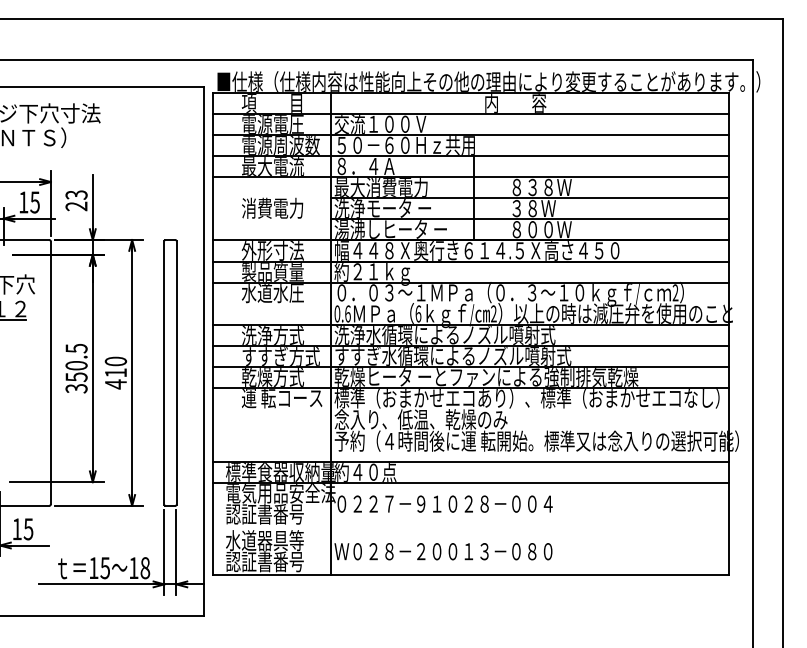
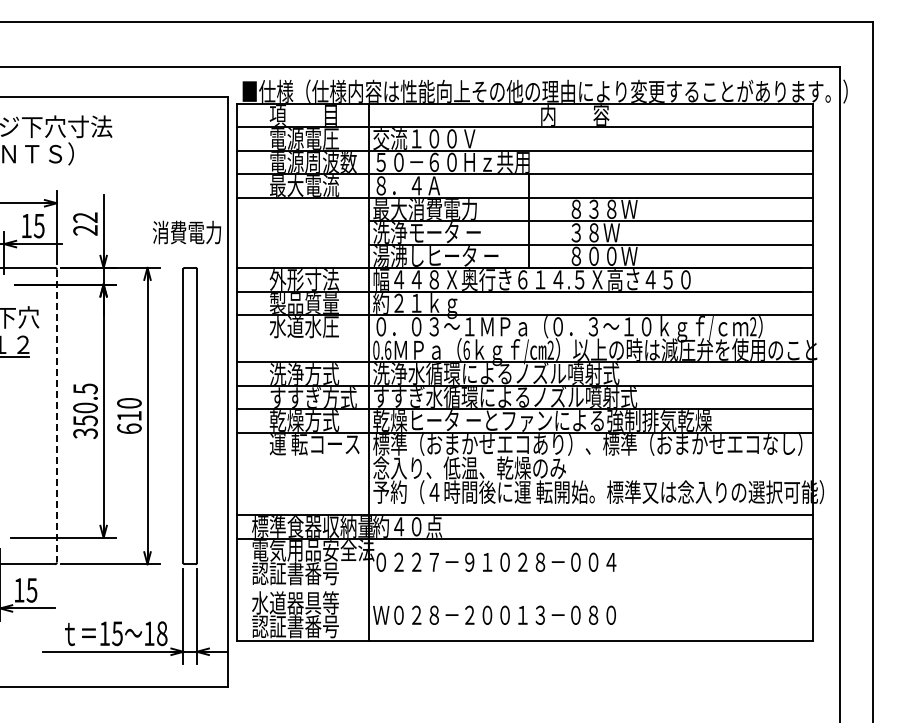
text: (76, 194) -> (85, 217), 23 -> 22
text: (272, 208) -> (187, 232), moved
line: (50, 373) -> (56, 416), solid -> dashed
text: (116, 384) -> (129, 428), 410 -> 610

